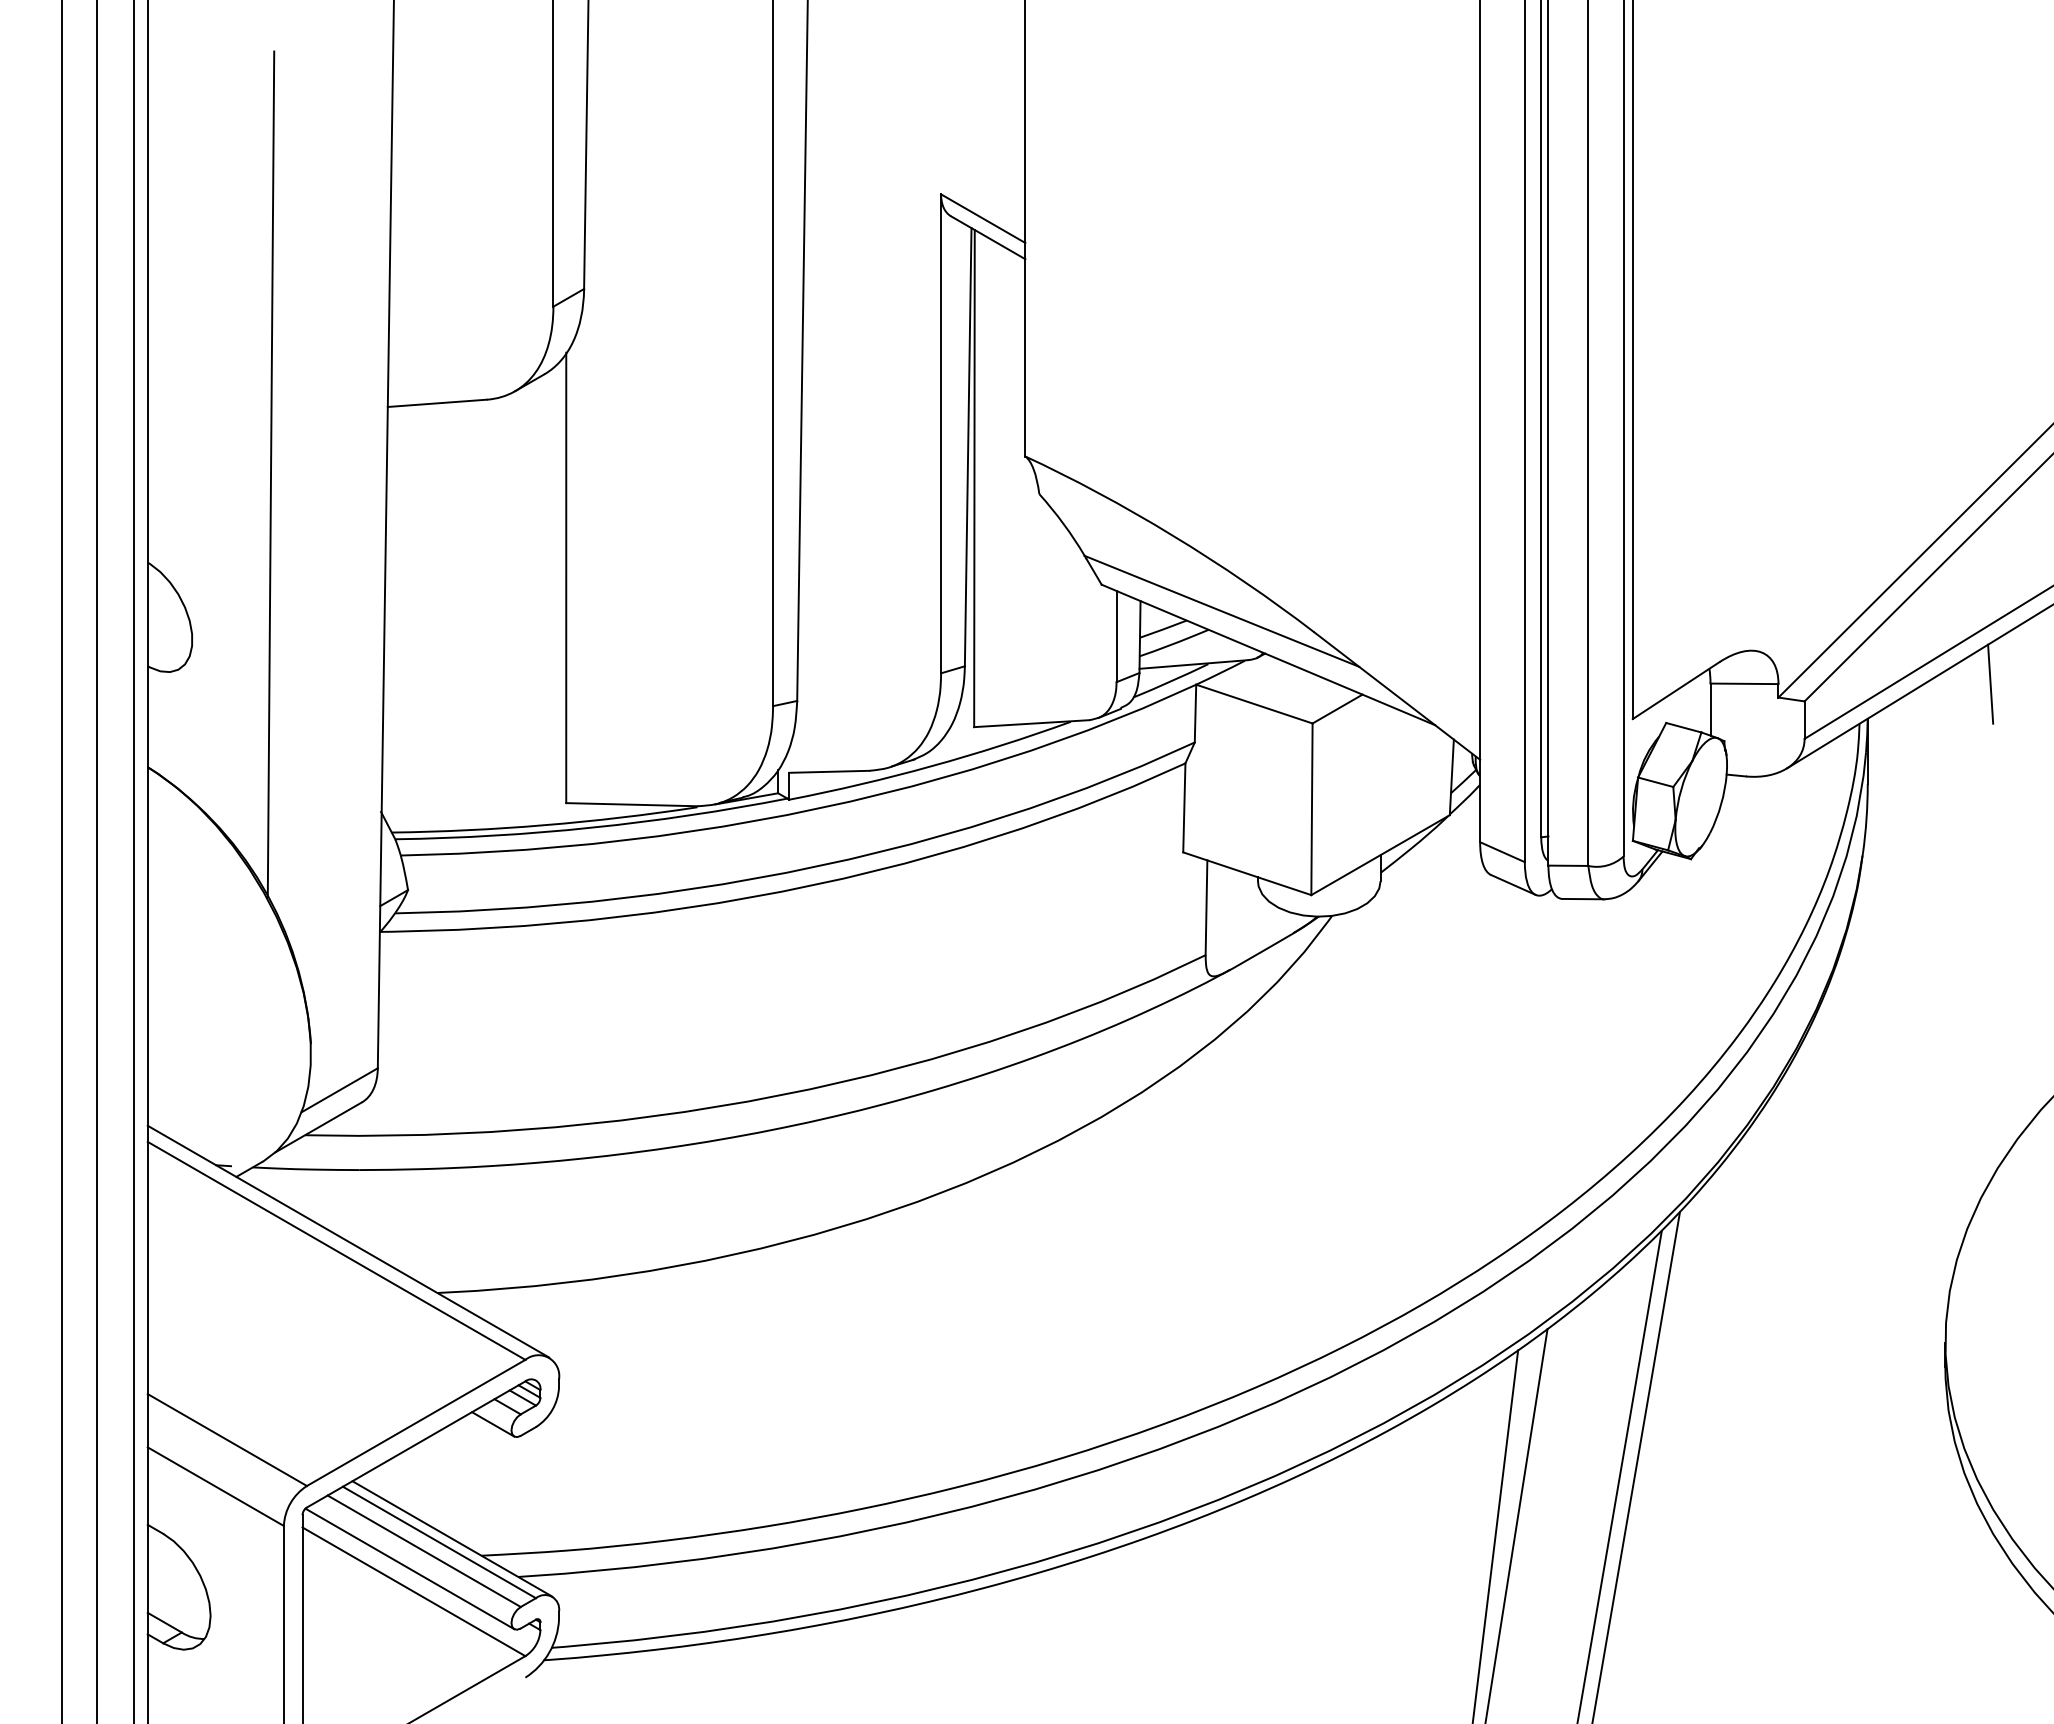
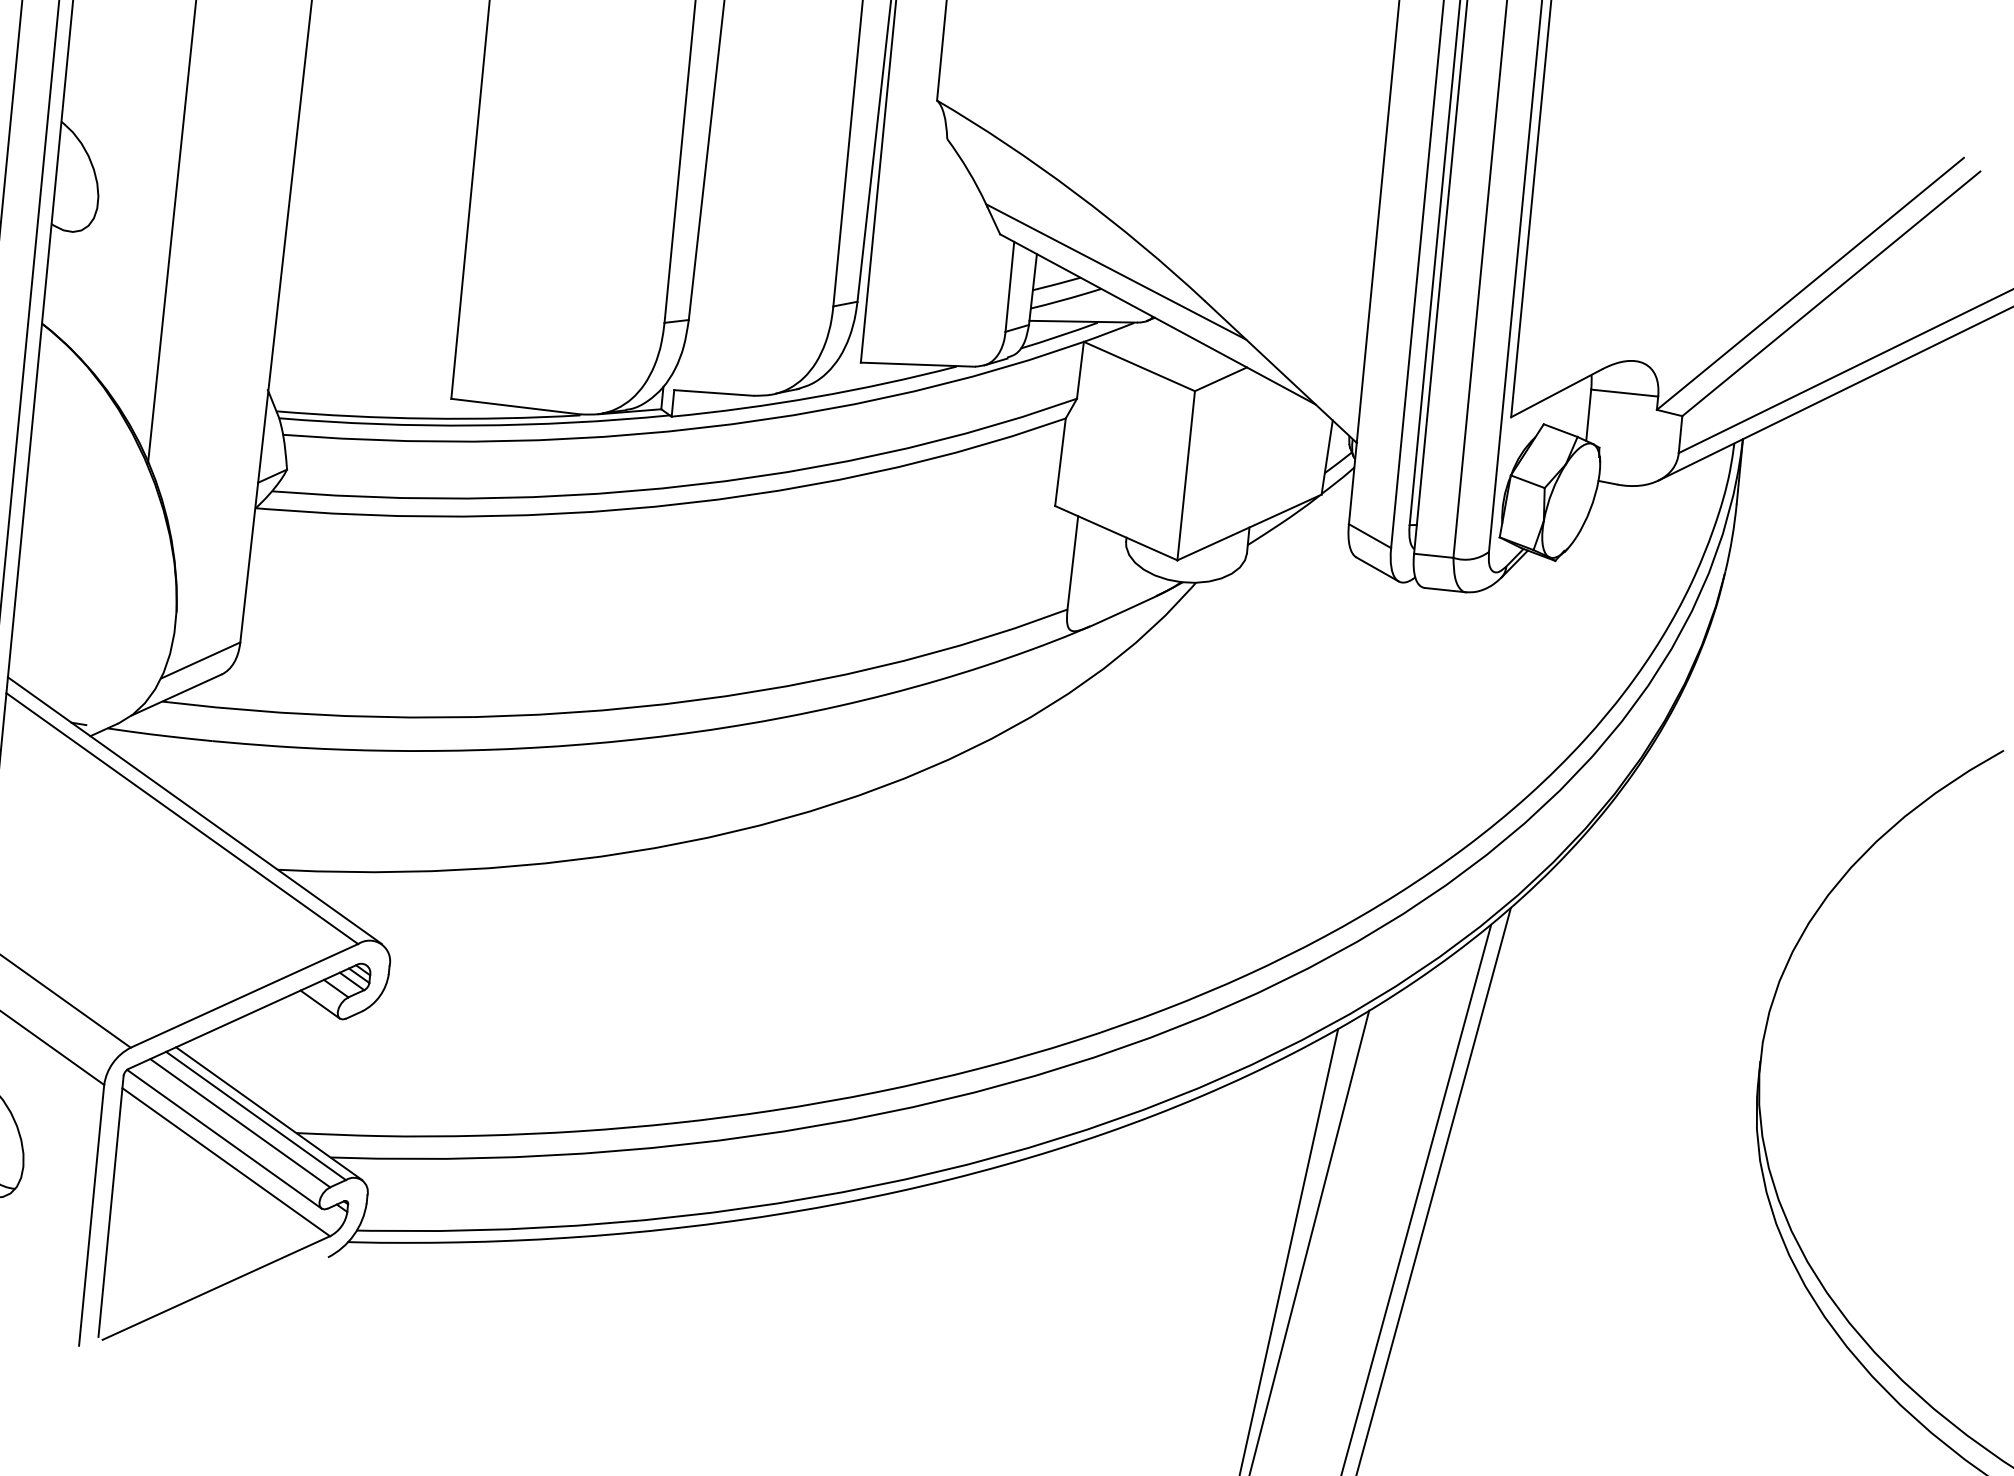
line: (1990, 683) -> (1867, 416), removed

